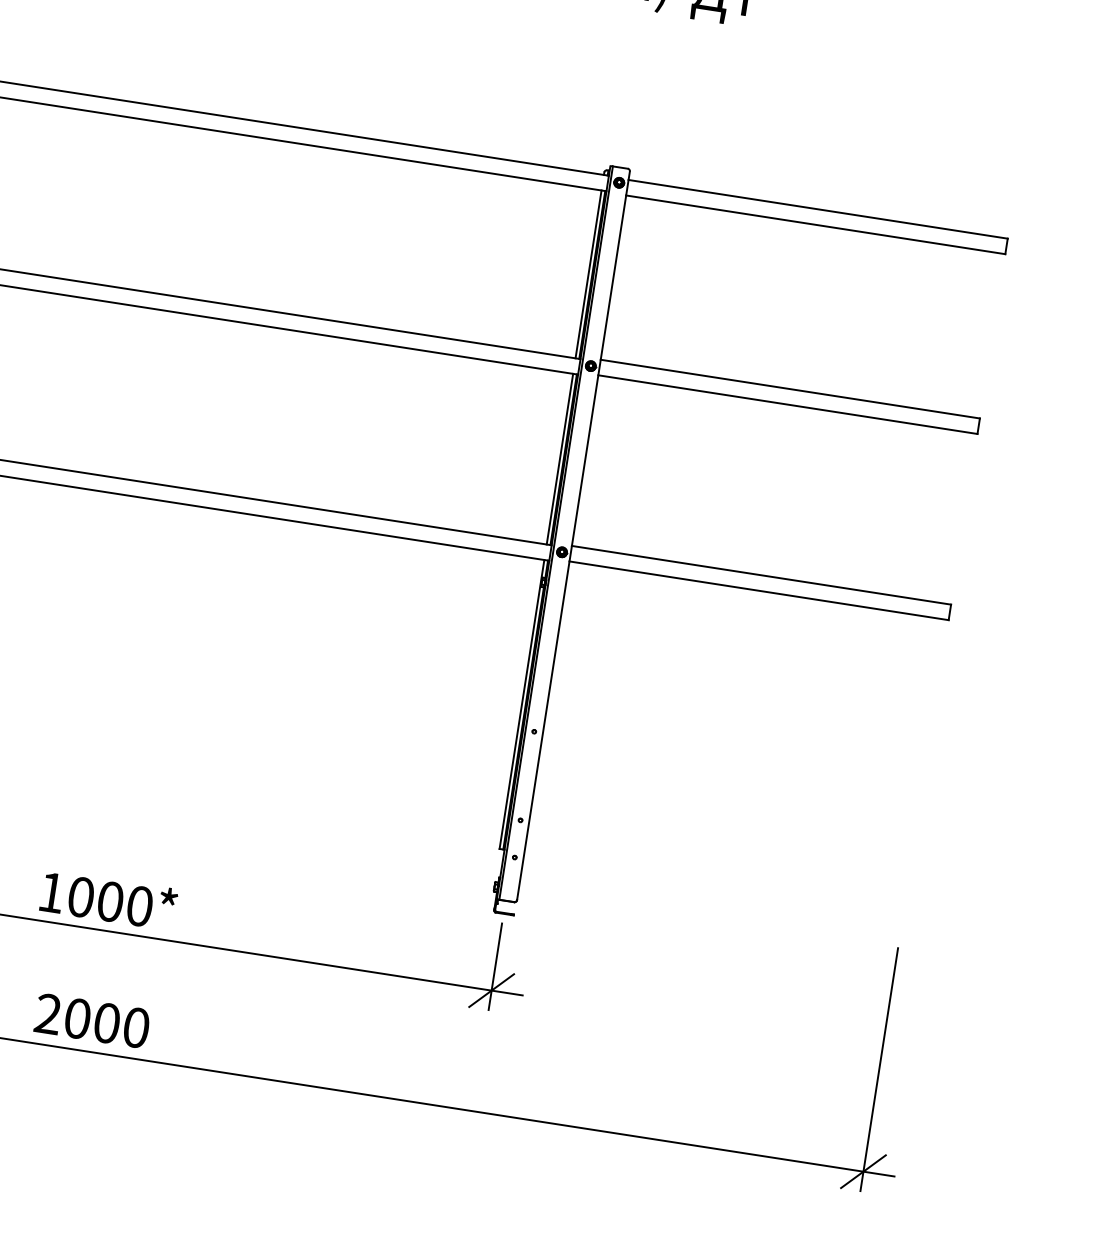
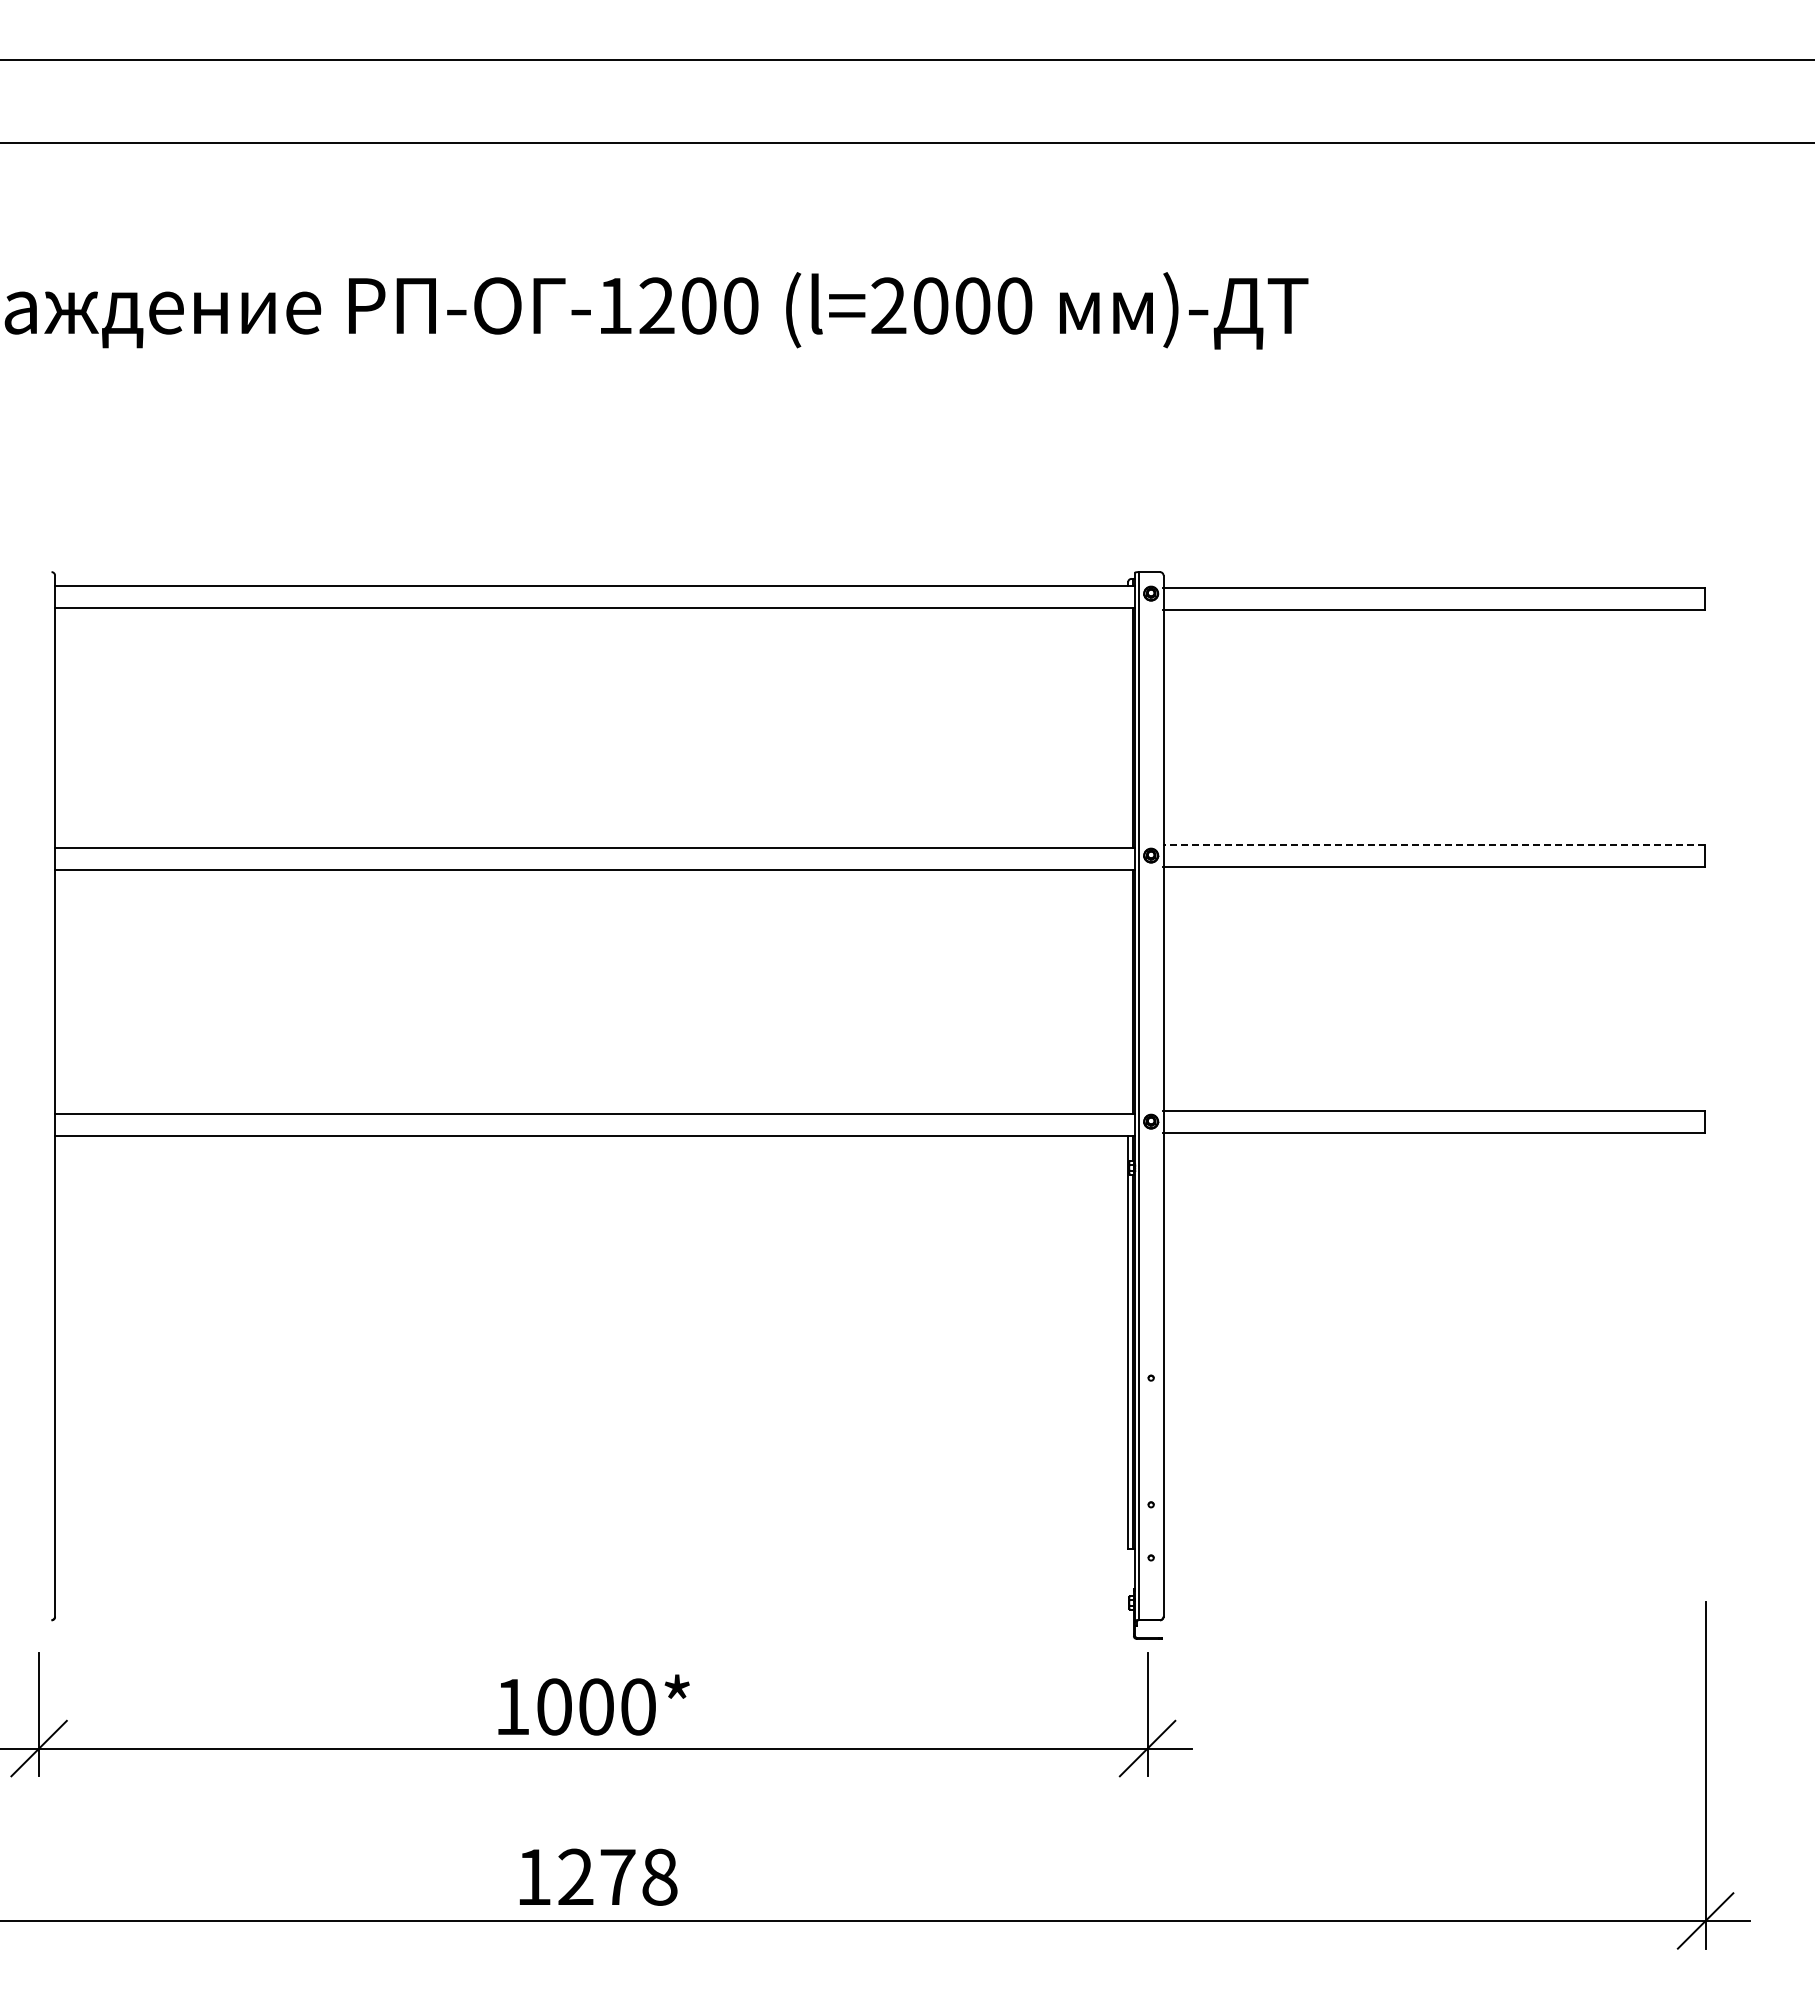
line: (588, 274) -> (1128, 728), removed
line: (790, 389) -> (1434, 844), solid -> dashed
line: (560, 459) -> (1128, 992), removed
text: (92, 1020) -> (596, 1876), 2000 -> 1278

